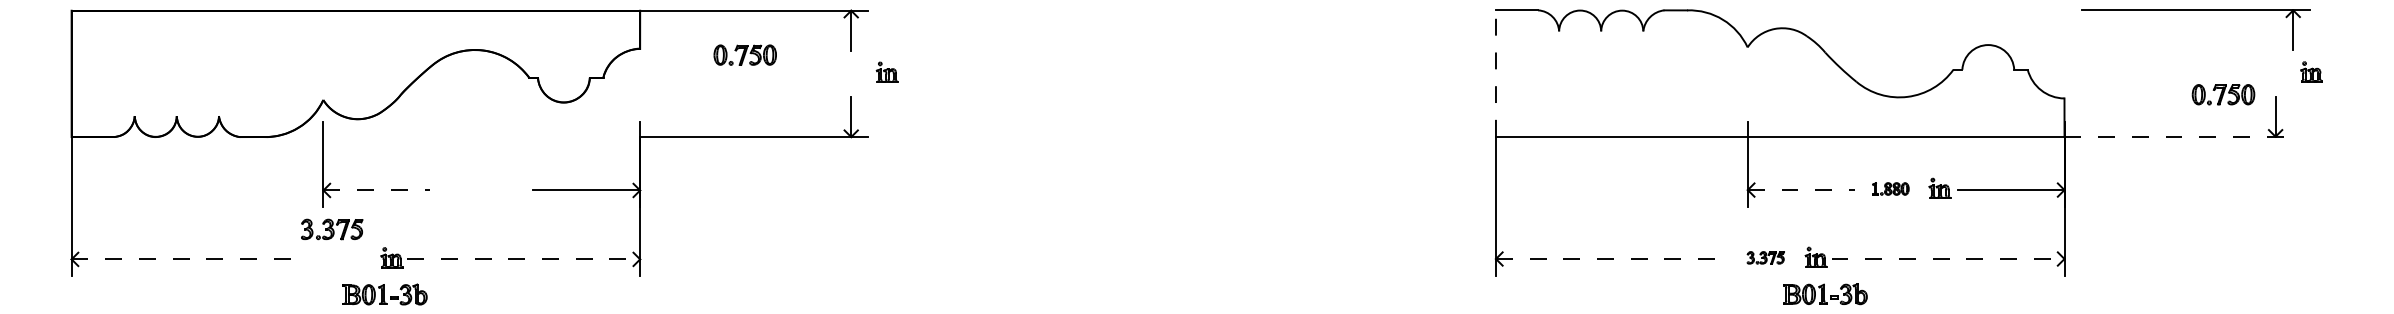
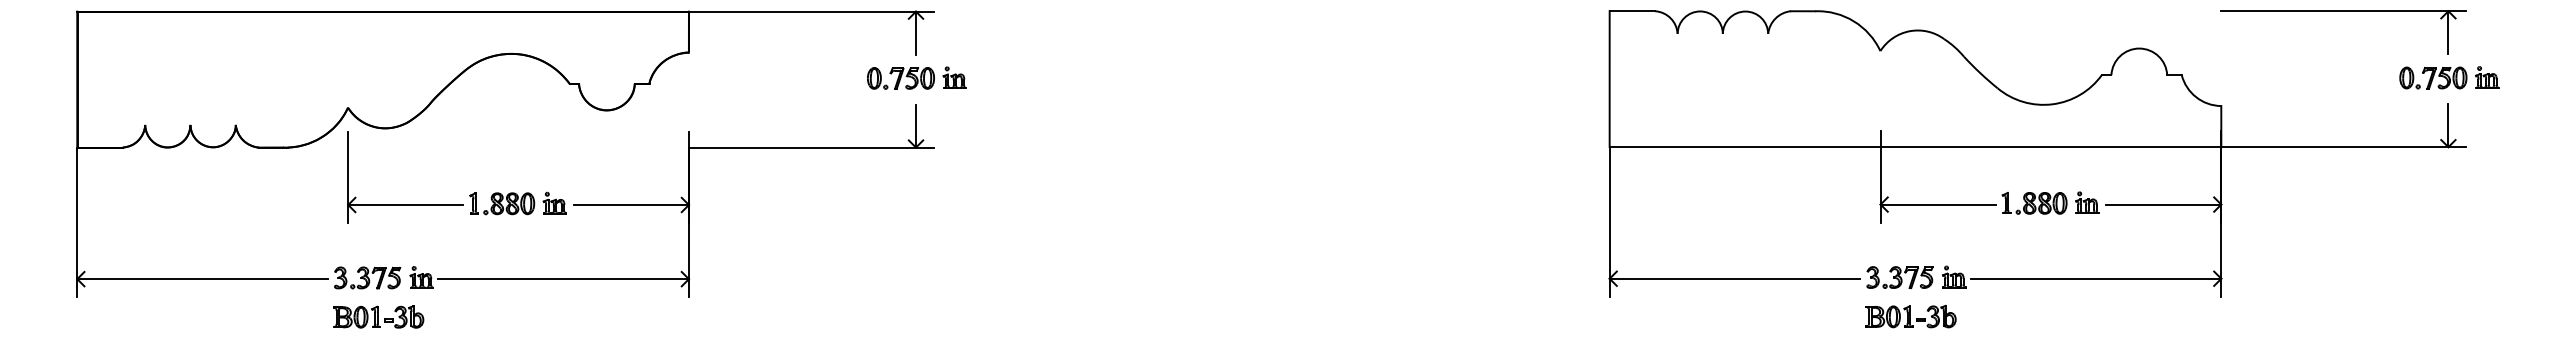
part: (2195, 10) -> (2343, 11), moved
part: (744, 55) -> (900, 78), moved
line: (1495, 73) -> (1609, 79), dashed -> solid
part: (2223, 94) -> (2433, 77), moved
line: (2178, 137) -> (2343, 147), dashed -> solid
line: (376, 189) -> (405, 204), dashed -> solid
part: (480, 189) -> (517, 203), added
line: (1801, 189) -> (1938, 204), dashed -> solid
part: (1890, 189) -> (2034, 203), size x1.67
part: (332, 229) -> (367, 277), moved
part: (1765, 257) -> (1899, 277), size x1.67
line: (1612, 258) -> (1735, 278), dashed -> solid
line: (1948, 258) -> (2096, 278), dashed -> solid
line: (188, 259) -> (203, 279), dashed -> solid
line: (524, 259) -> (564, 279), dashed -> solid
part: (385, 294) -> (378, 316), moved
part: (1824, 294) -> (1910, 316), moved

